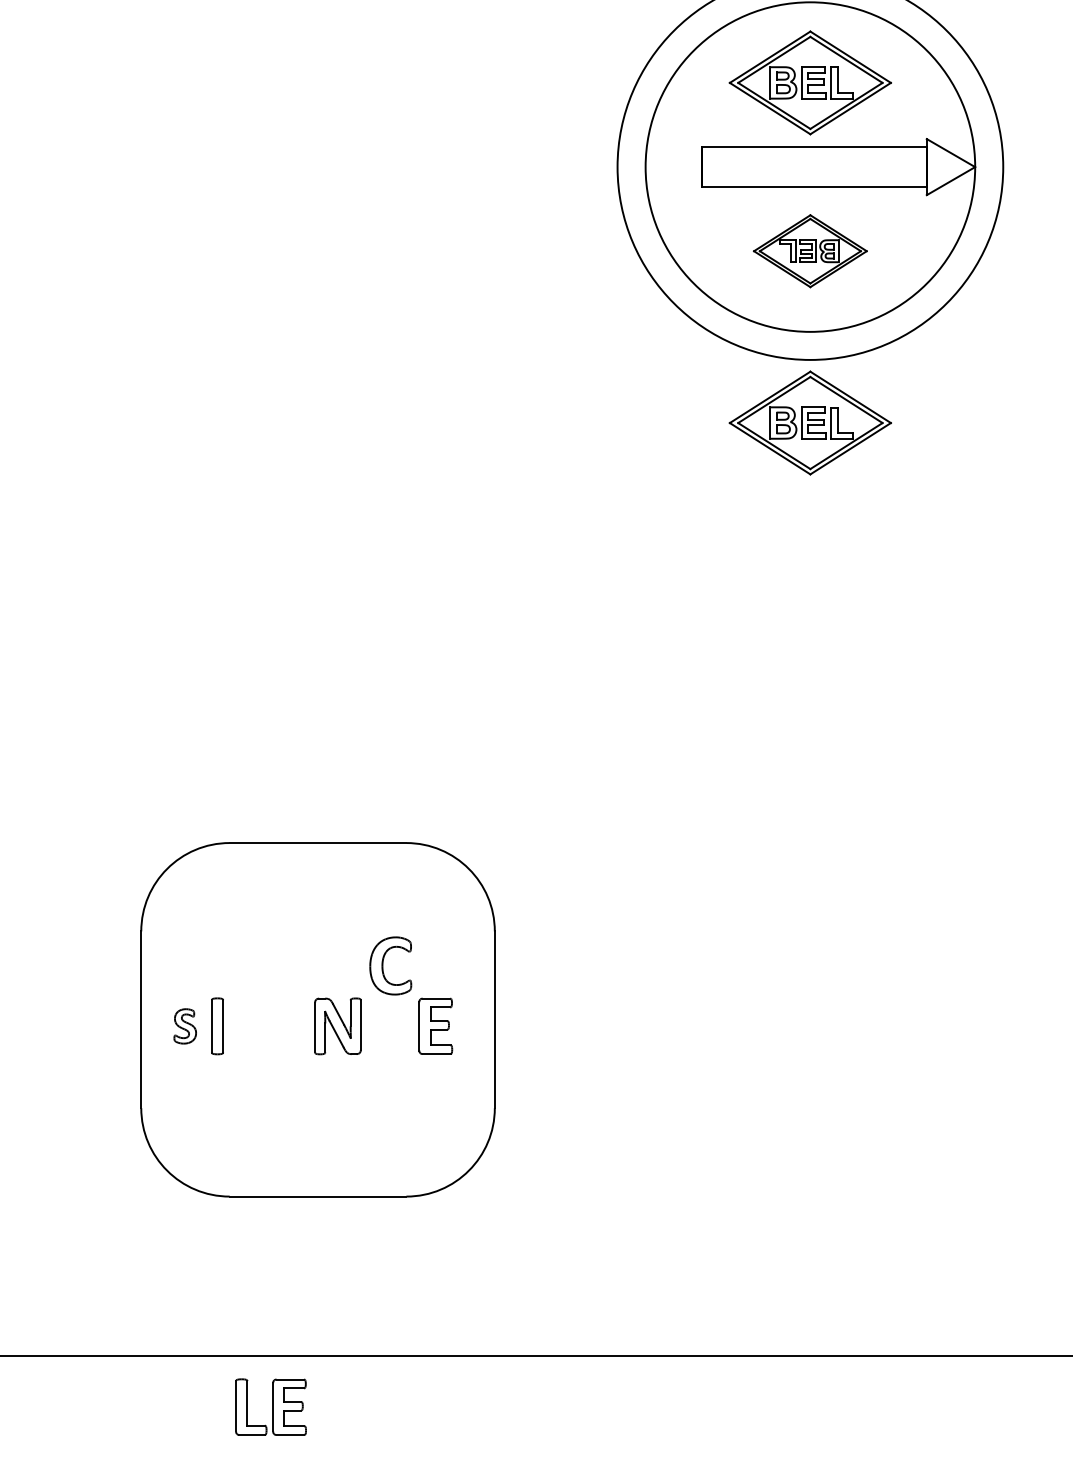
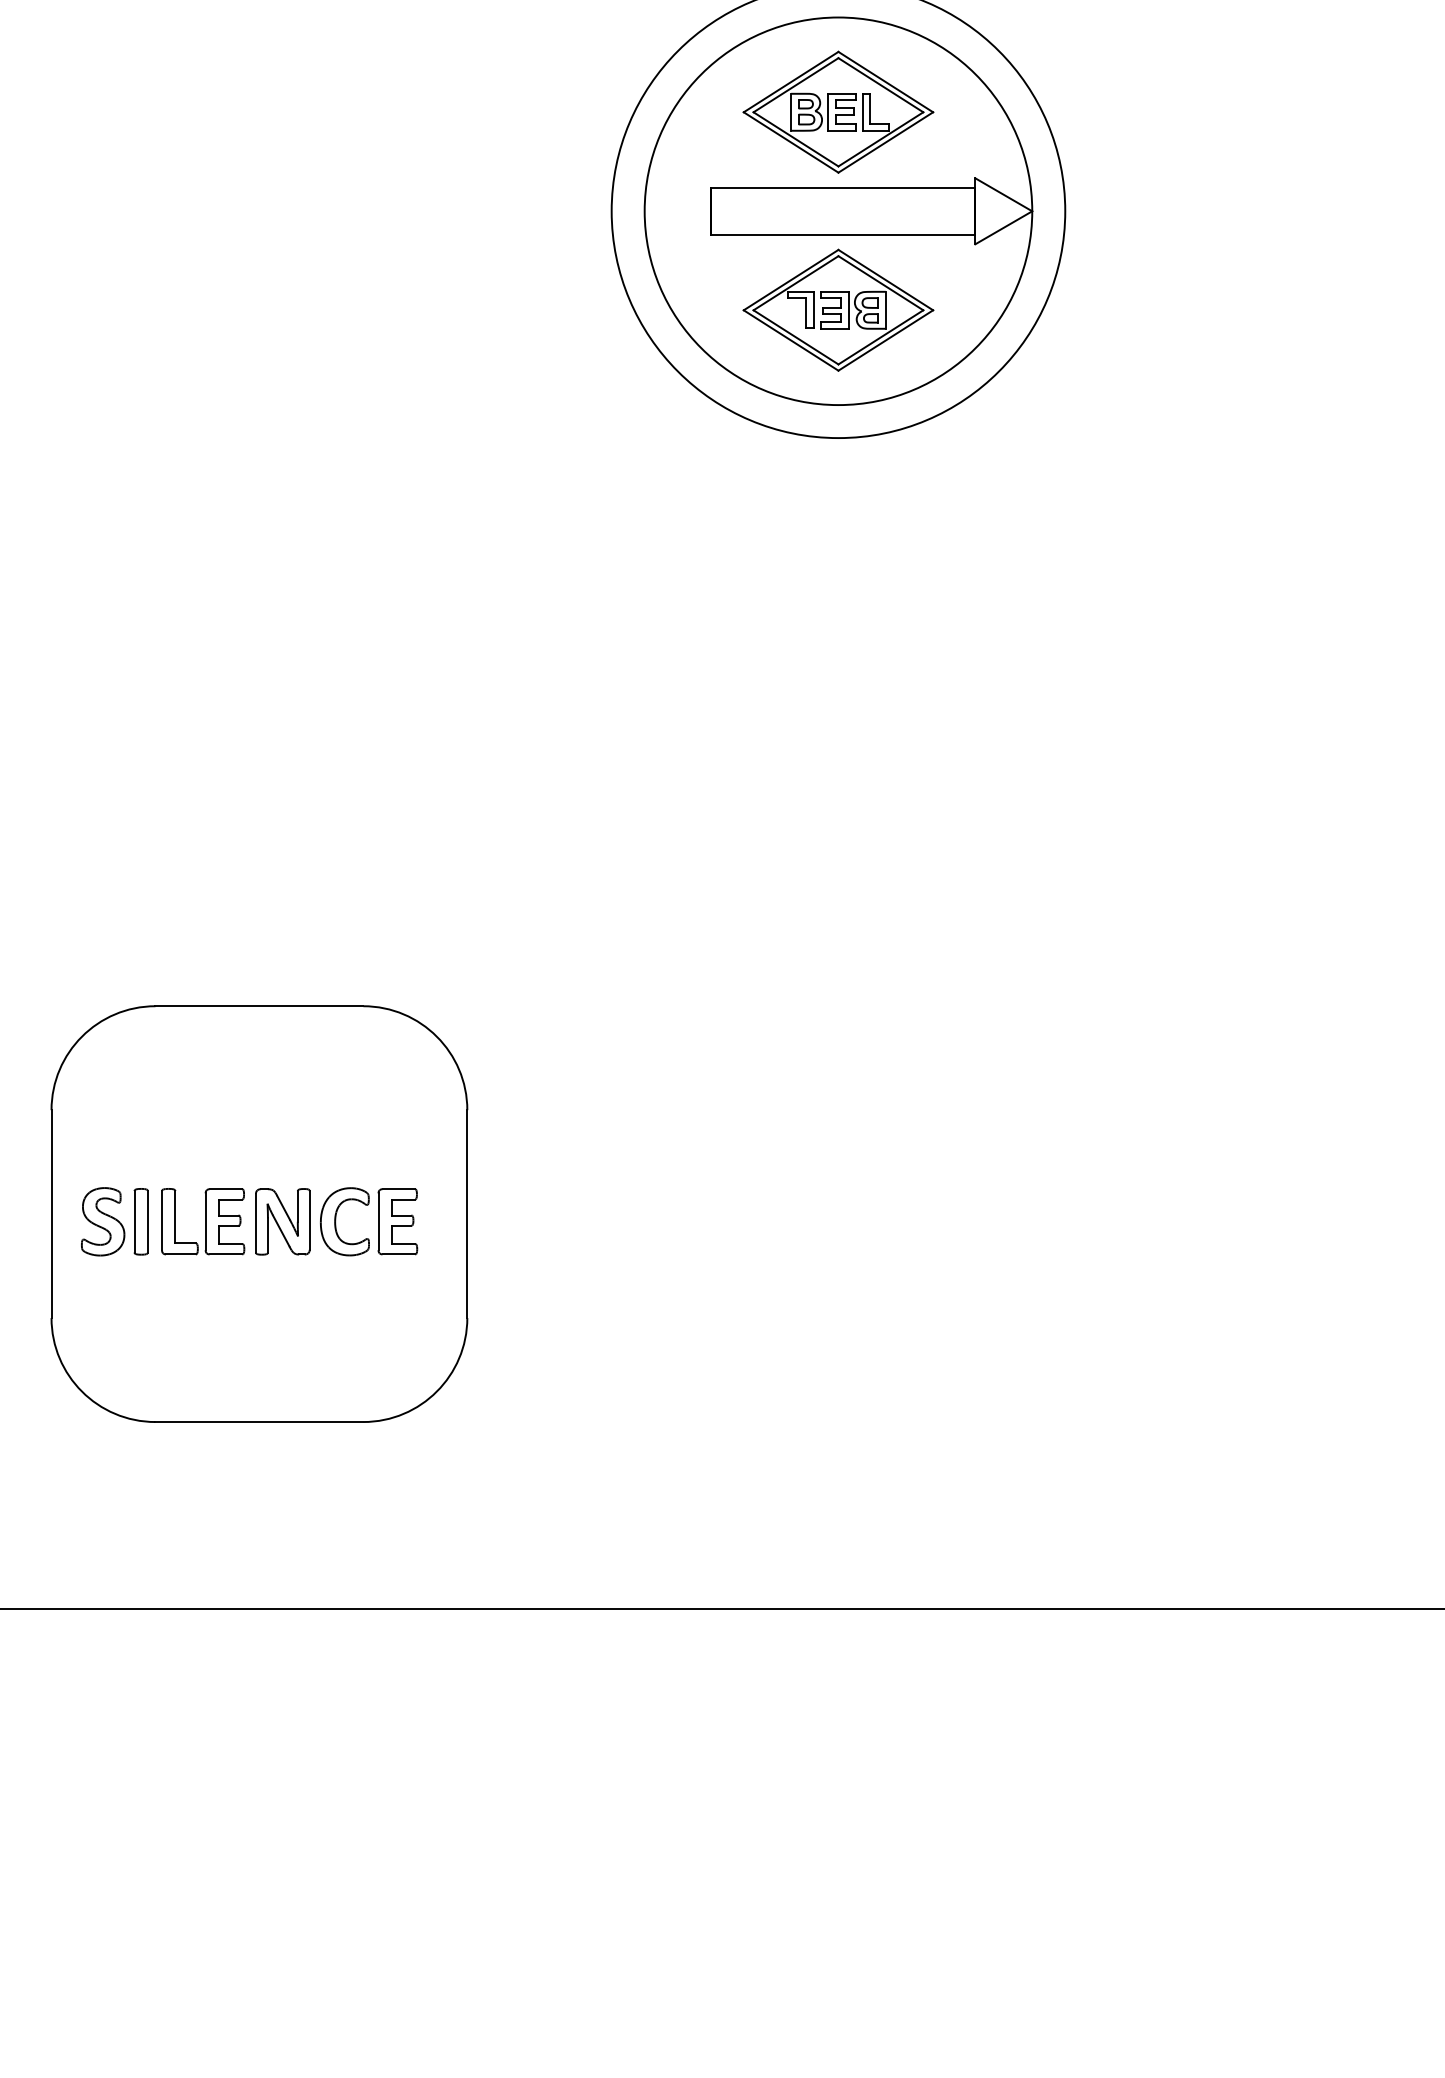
part: (810, 250) -> (838, 309), size x1.43
part: (810, 422) -> (838, 511), removed
part: (383, 965) -> (336, 1221), moved
part: (185, 1026) -> (103, 1221), size x1.67
part: (271, 1407) -> (203, 1221), moved

